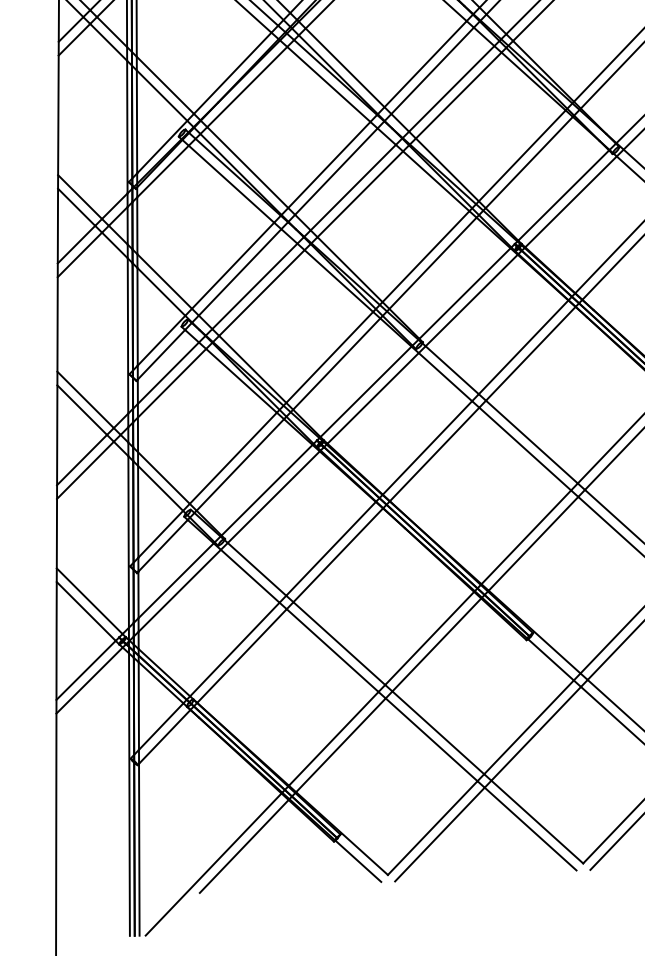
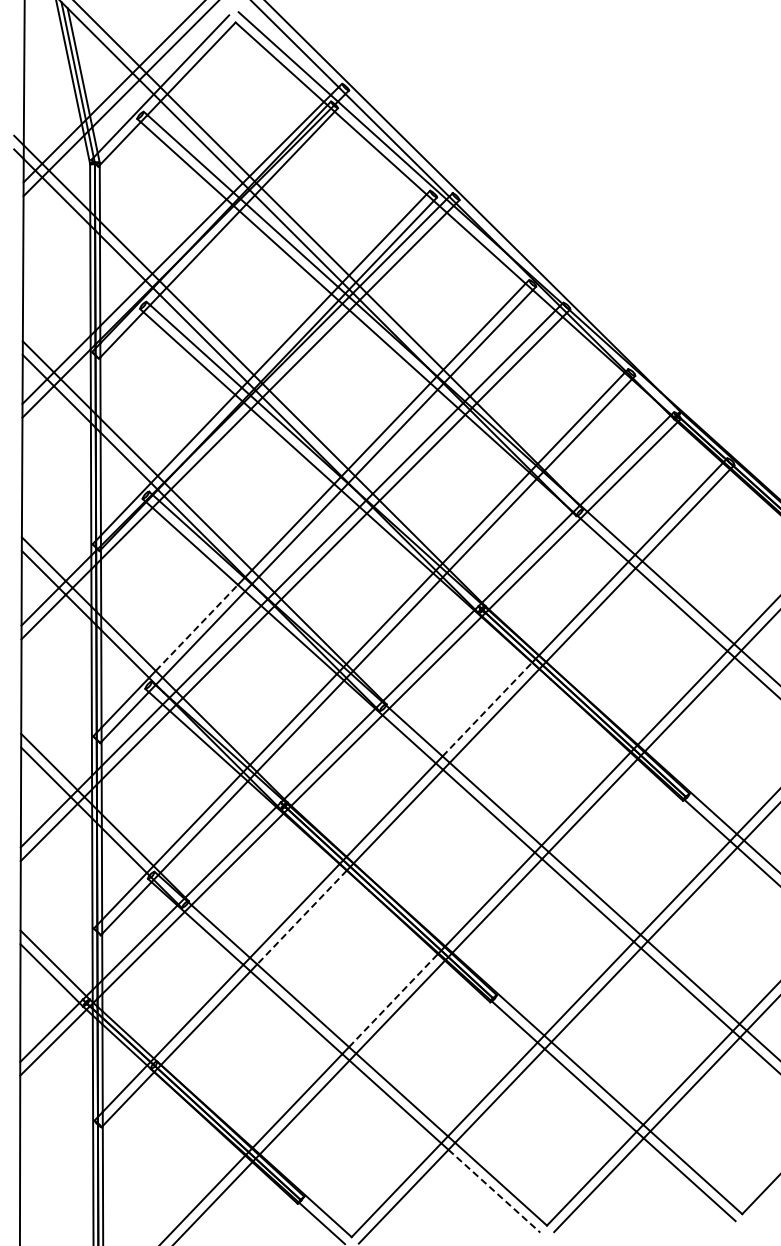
line: (232, 265) -> (196, 627), solid -> dashed
line: (523, 347) -> (487, 709), solid -> dashed
line: (338, 555) -> (302, 917), solid -> dashed
line: (429, 638) -> (393, 1000), solid -> dashed
line: (530, 829) -> (494, 1191), solid -> dashed

